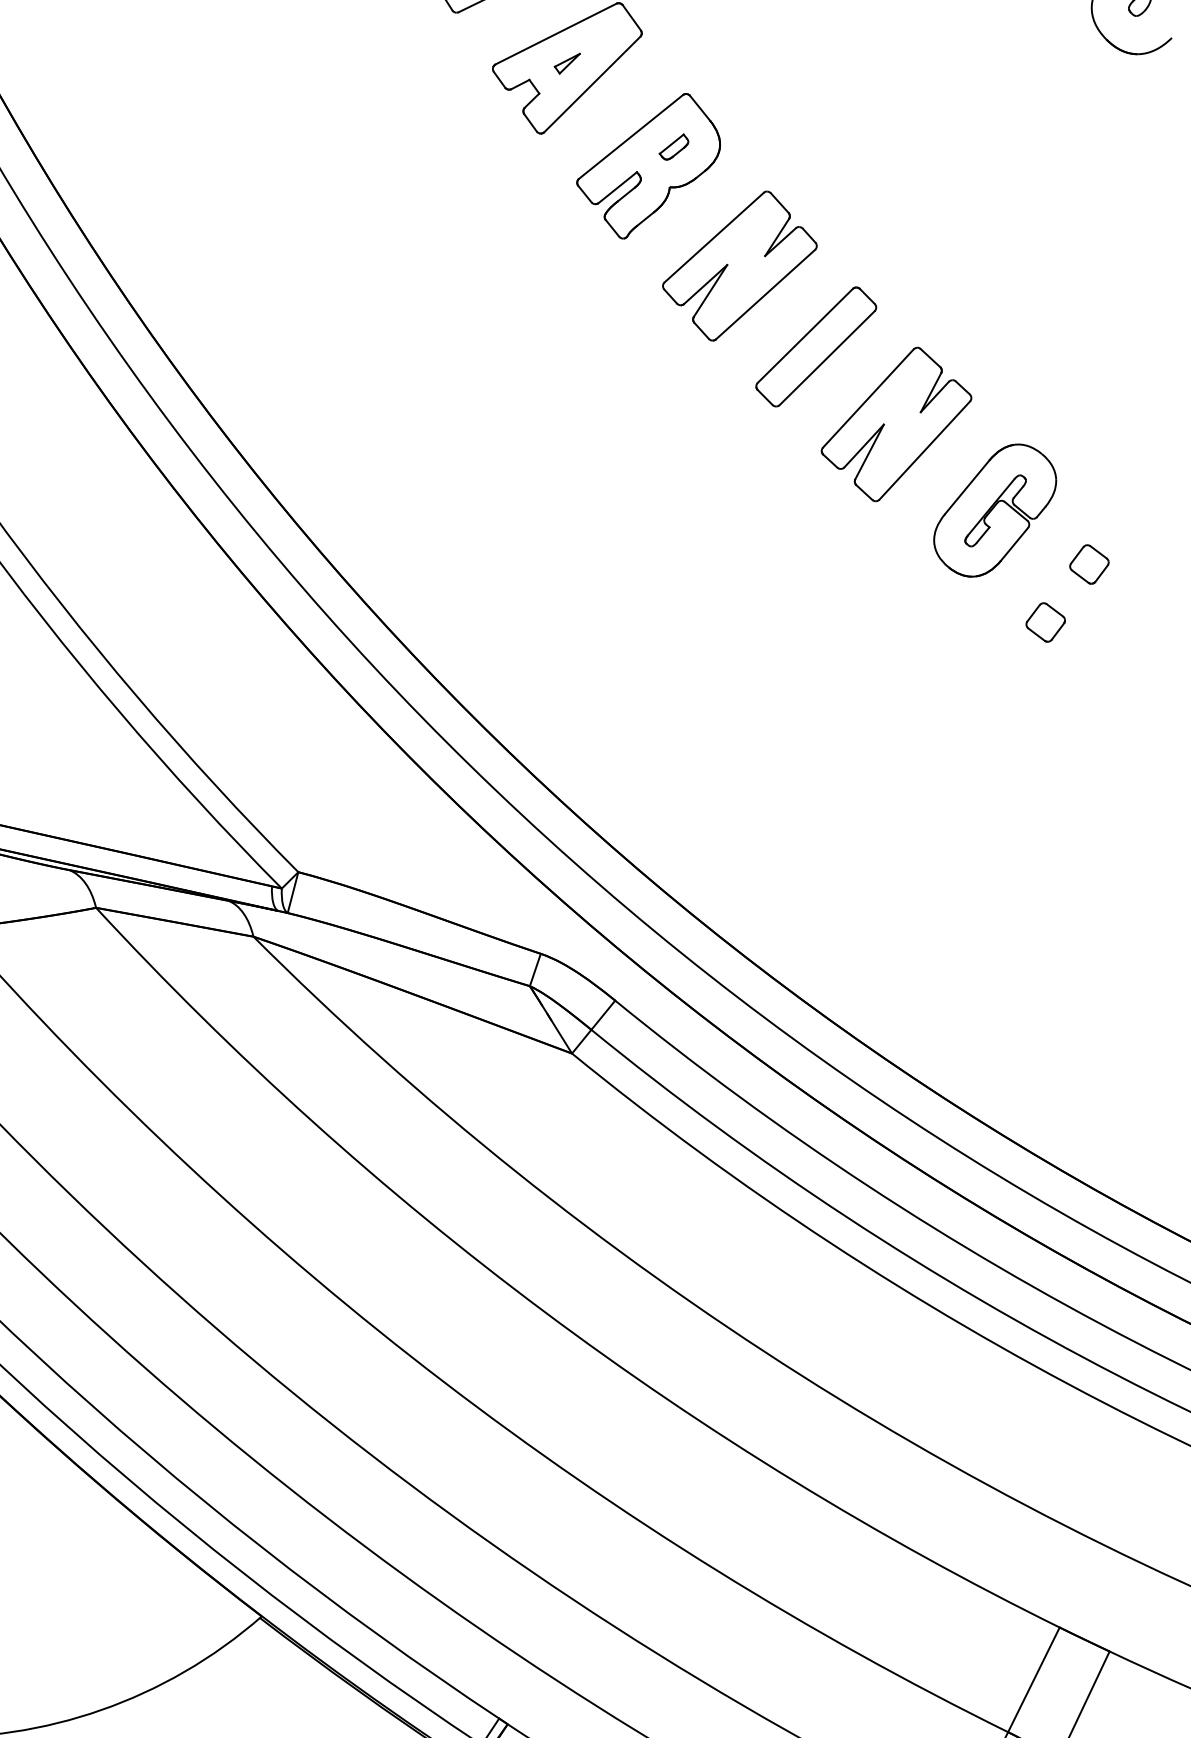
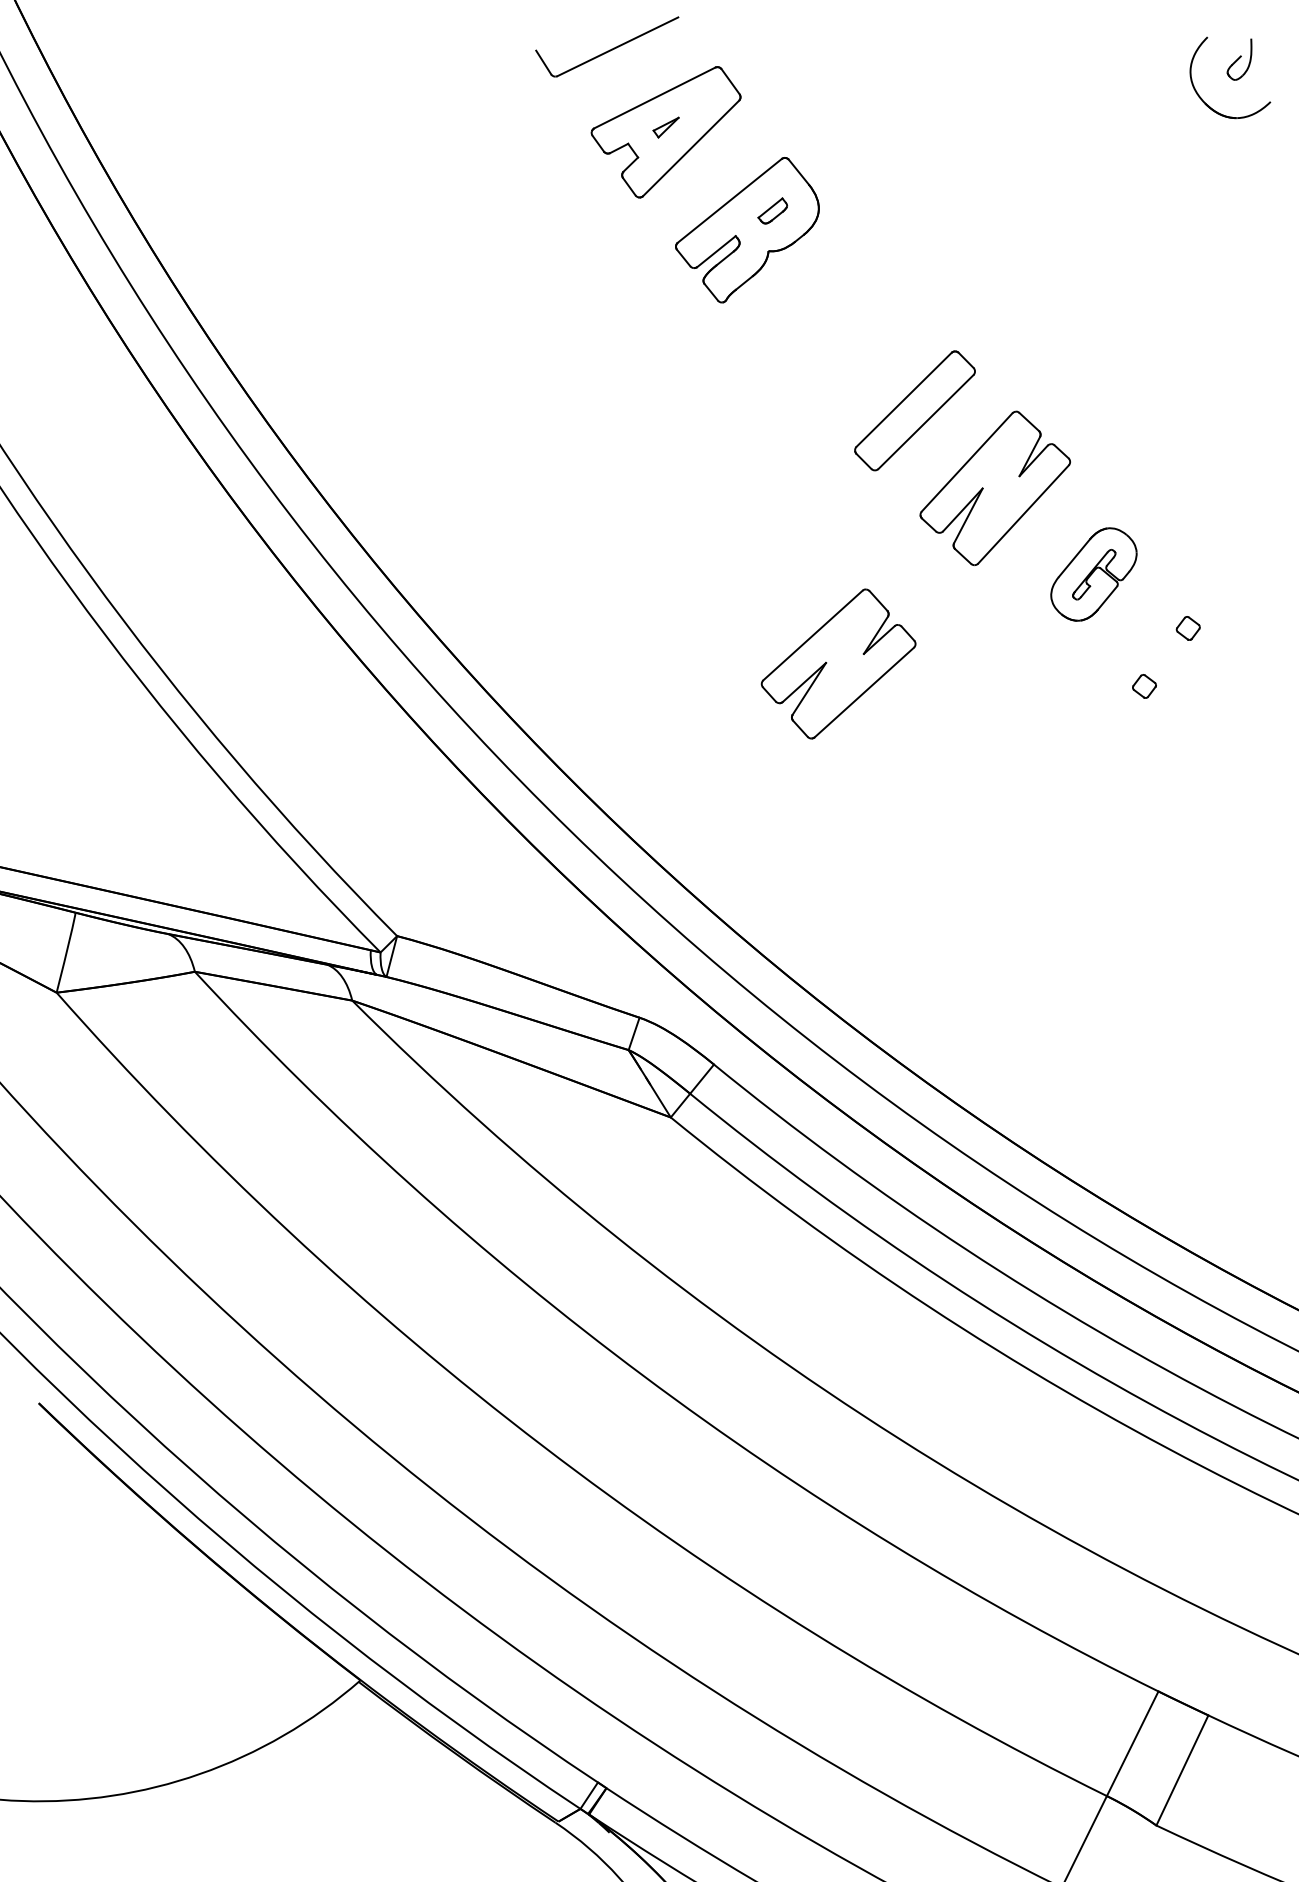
part: (739, 265) -> (838, 663), moved
part: (994, 510) -> (1093, 574), size x0.7
part: (1089, 564) -> (1188, 628), size x0.6
part: (1045, 622) -> (1144, 686), size x0.6

